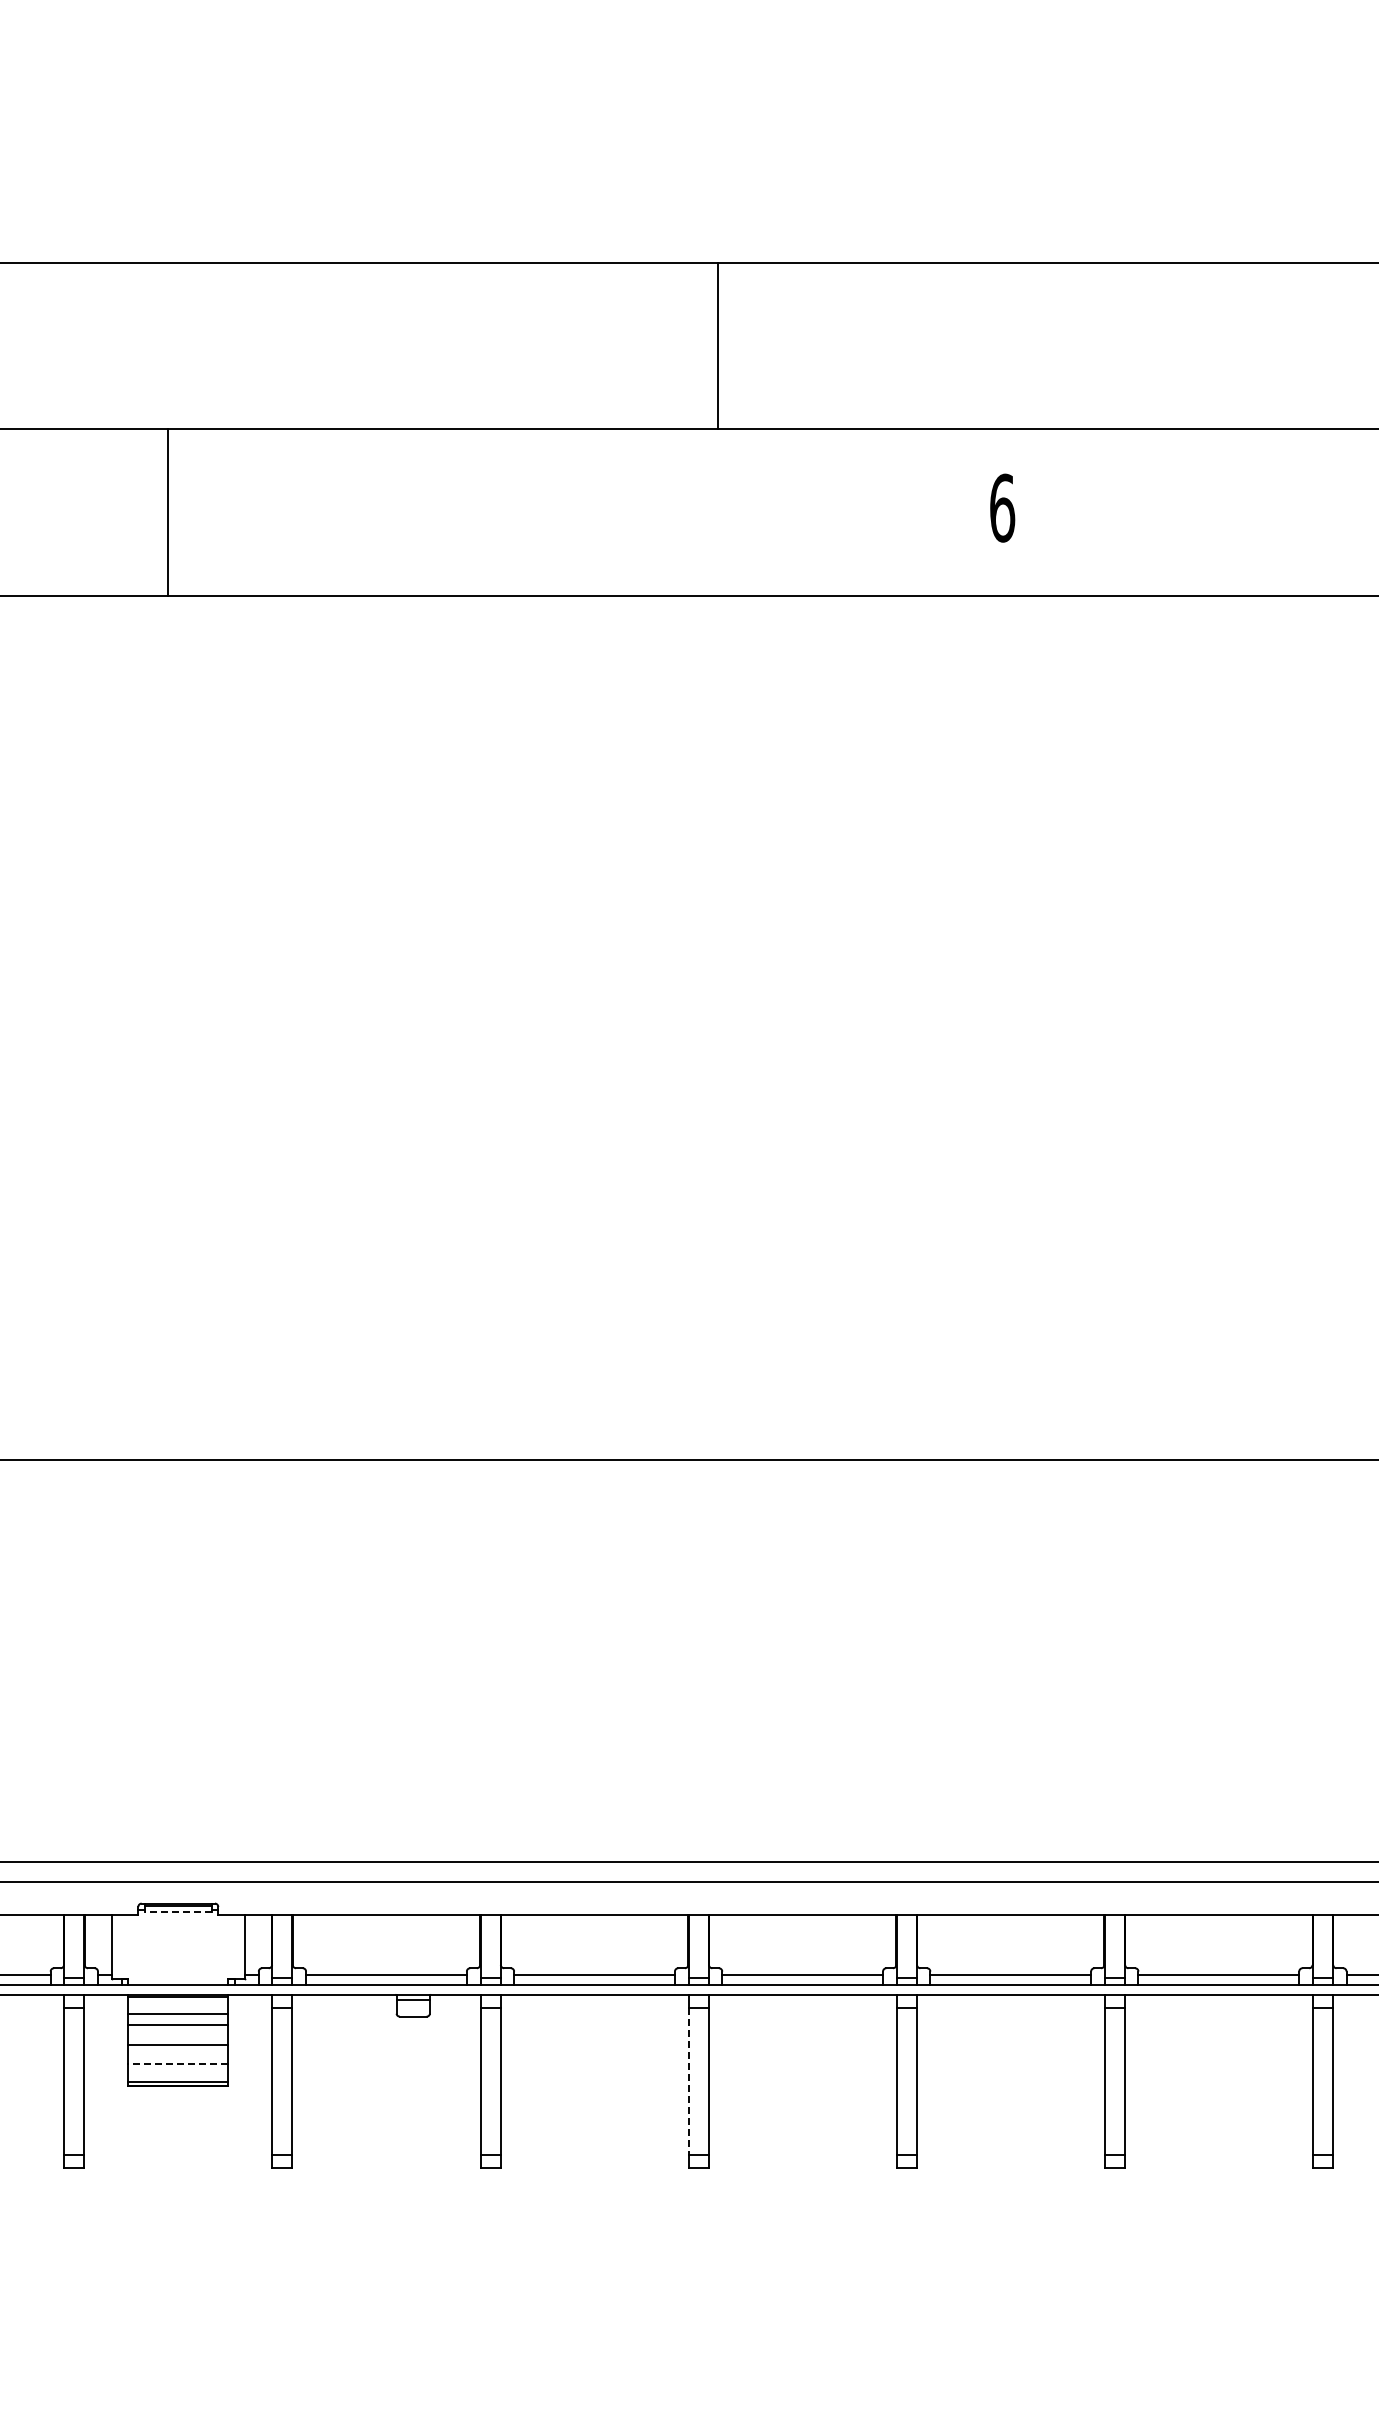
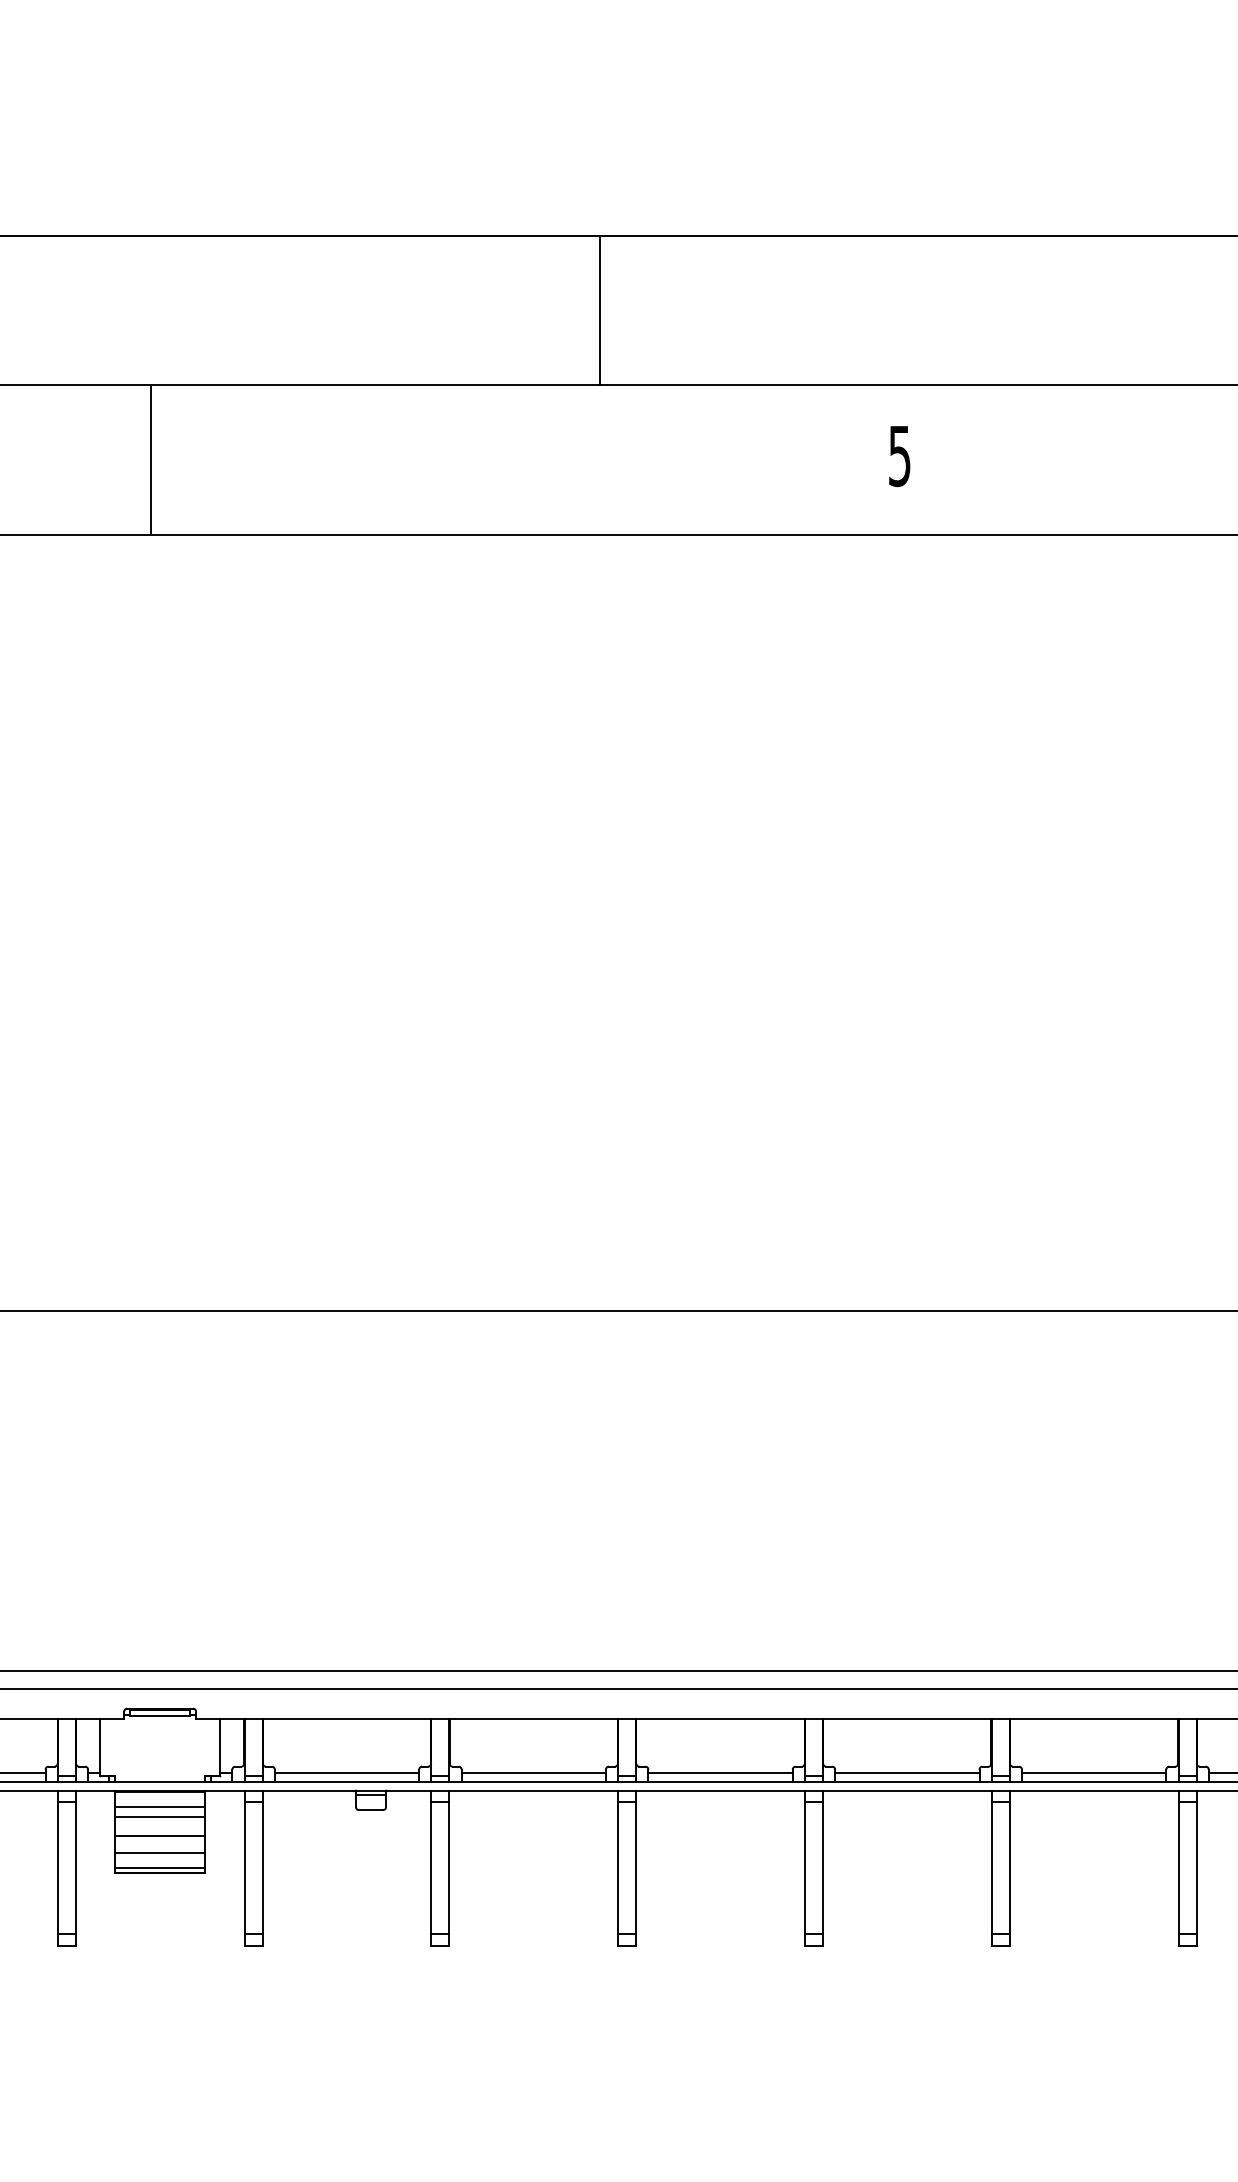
line: (717, 345) -> (599, 310), moved
text: (1002, 507) -> (899, 455), 6 -> 5
line: (177, 1912) -> (159, 1716), dashed -> solid
line: (178, 2064) -> (160, 1853), dashed -> solid
line: (688, 2082) -> (618, 1869), dashed -> solid

